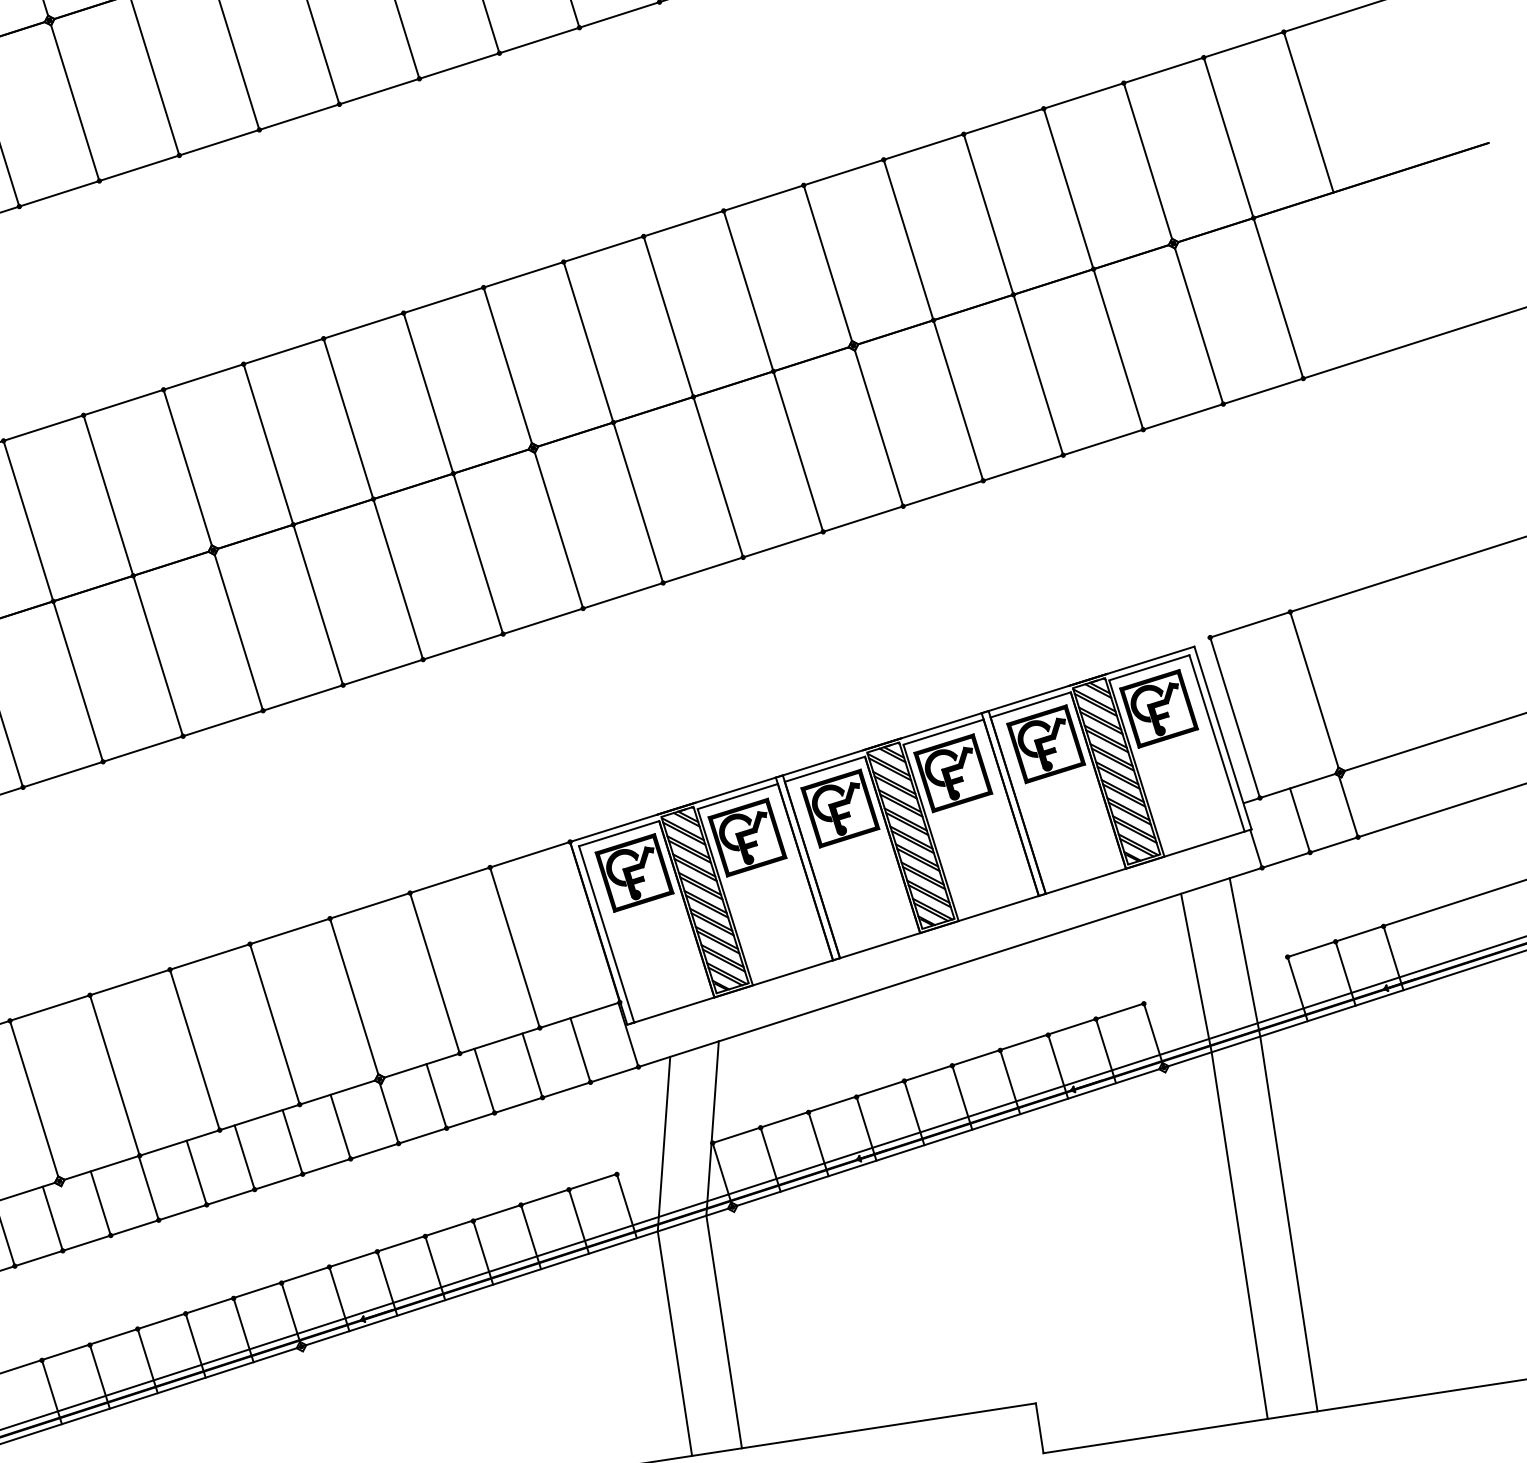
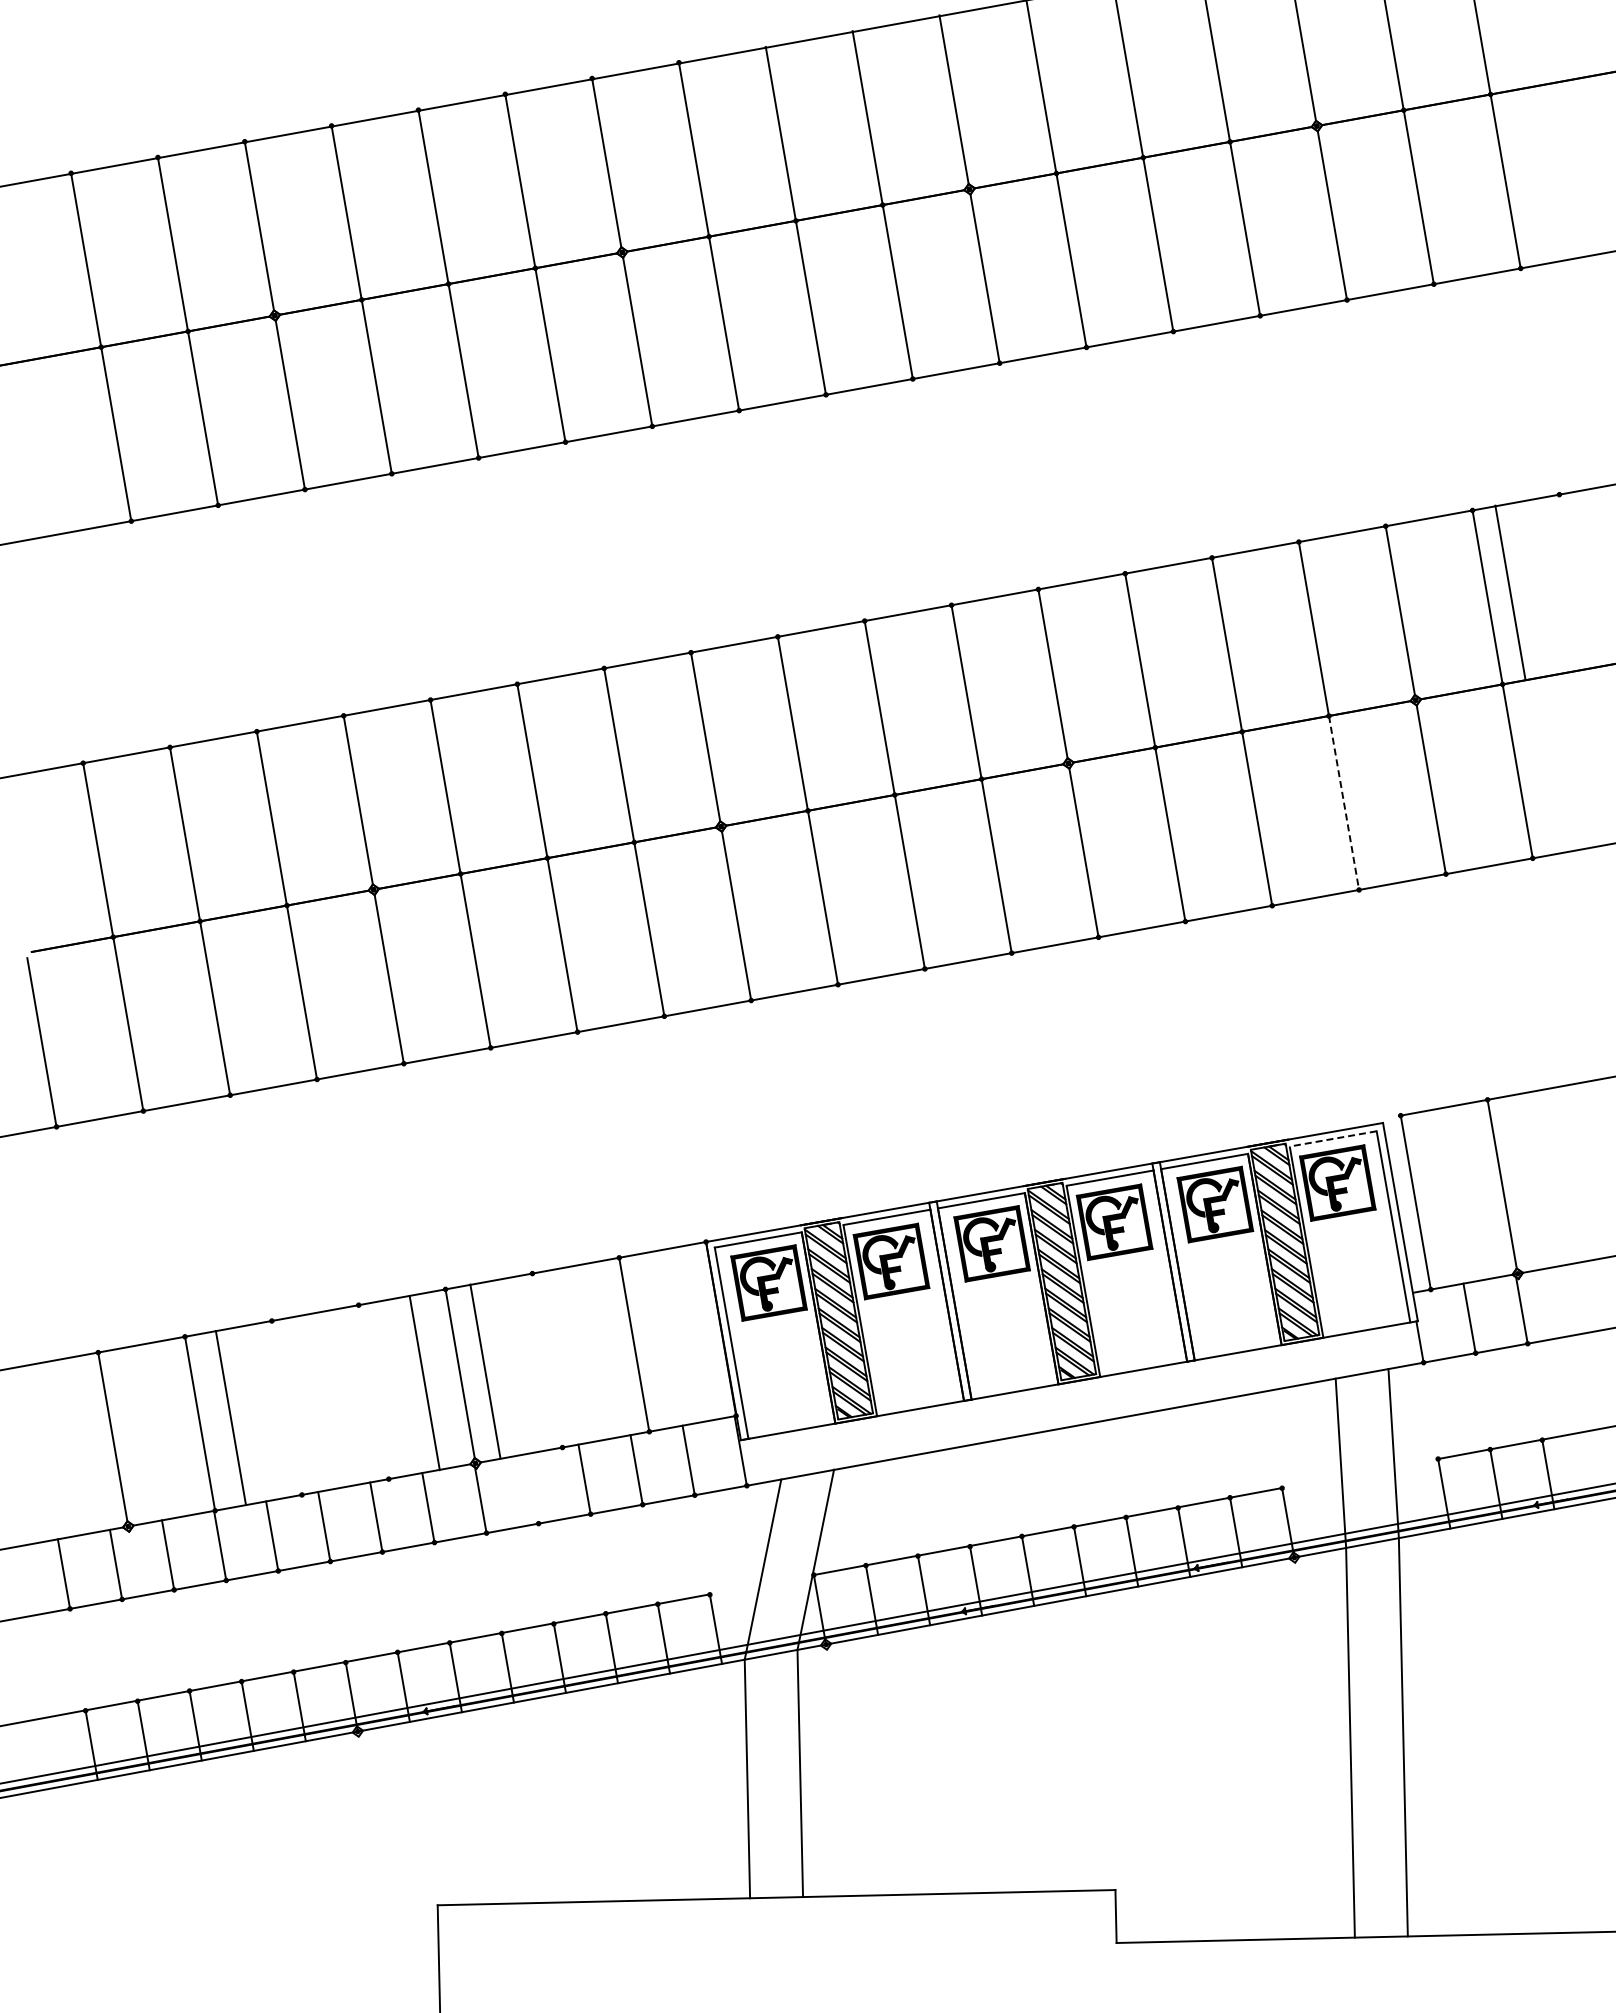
line: (1308, 112) -> (1510, 592), moved
line: (1118, 349) -> (1344, 803), solid -> dashed
line: (1148, 668) -> (1332, 1139), solid -> dashed
line: (434, 973) -> (485, 1371), moved
line: (274, 1024) -> (424, 1383), moved
line: (194, 1049) -> (230, 1417), moved
line: (436, 1095) -> (532, 1488), removed

